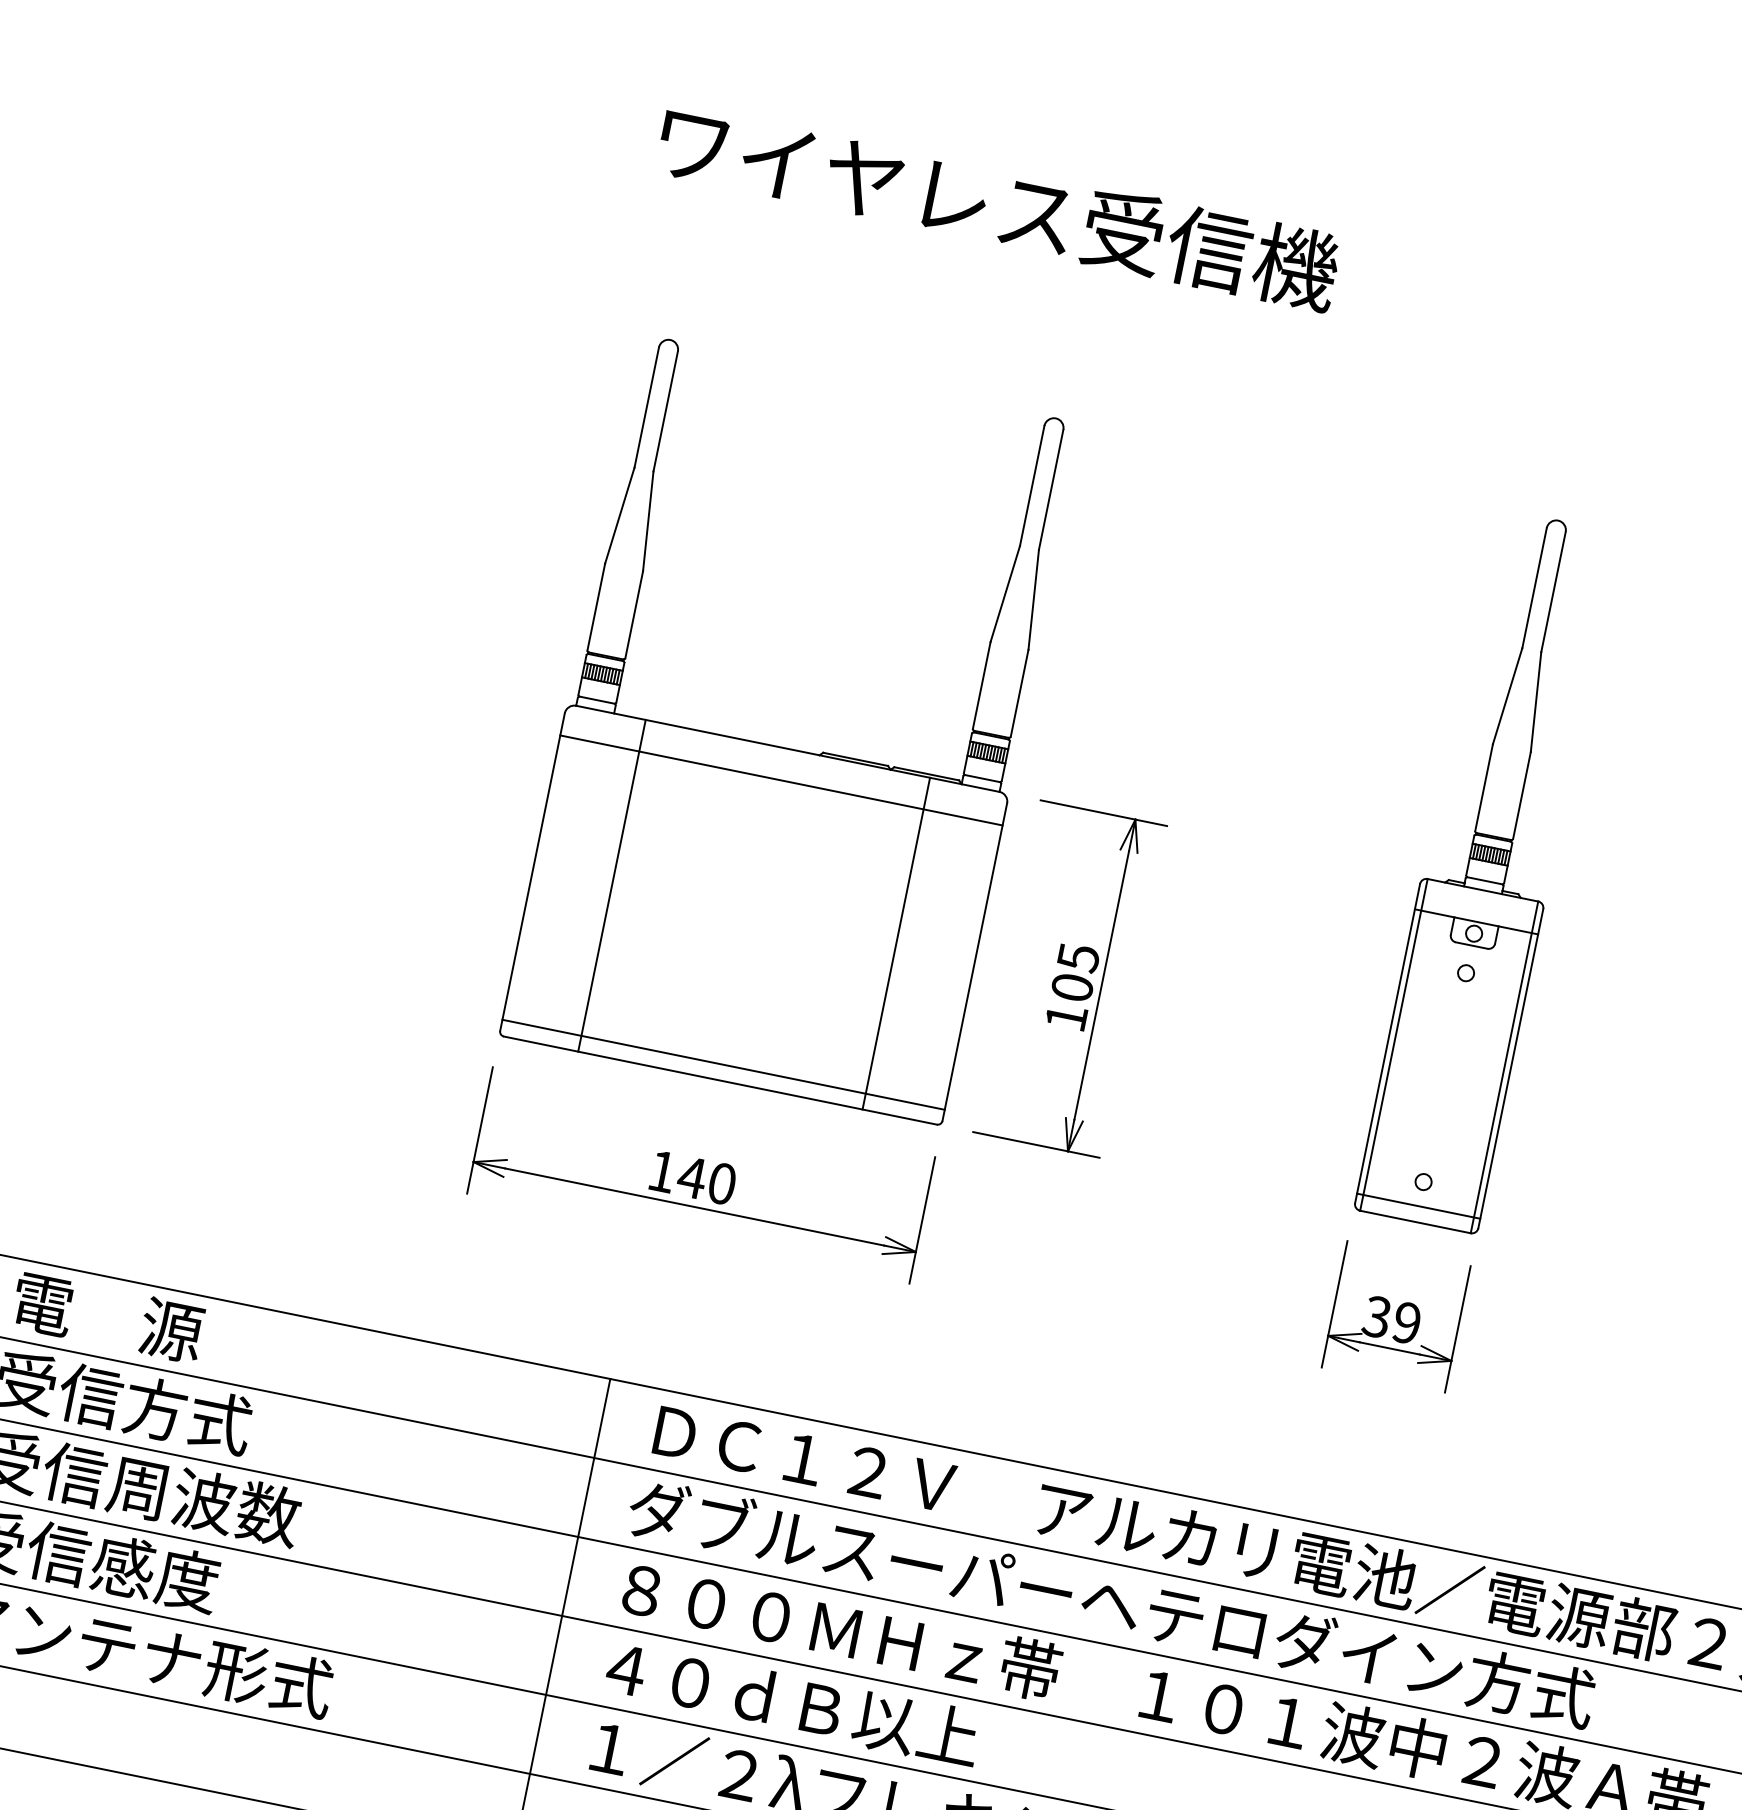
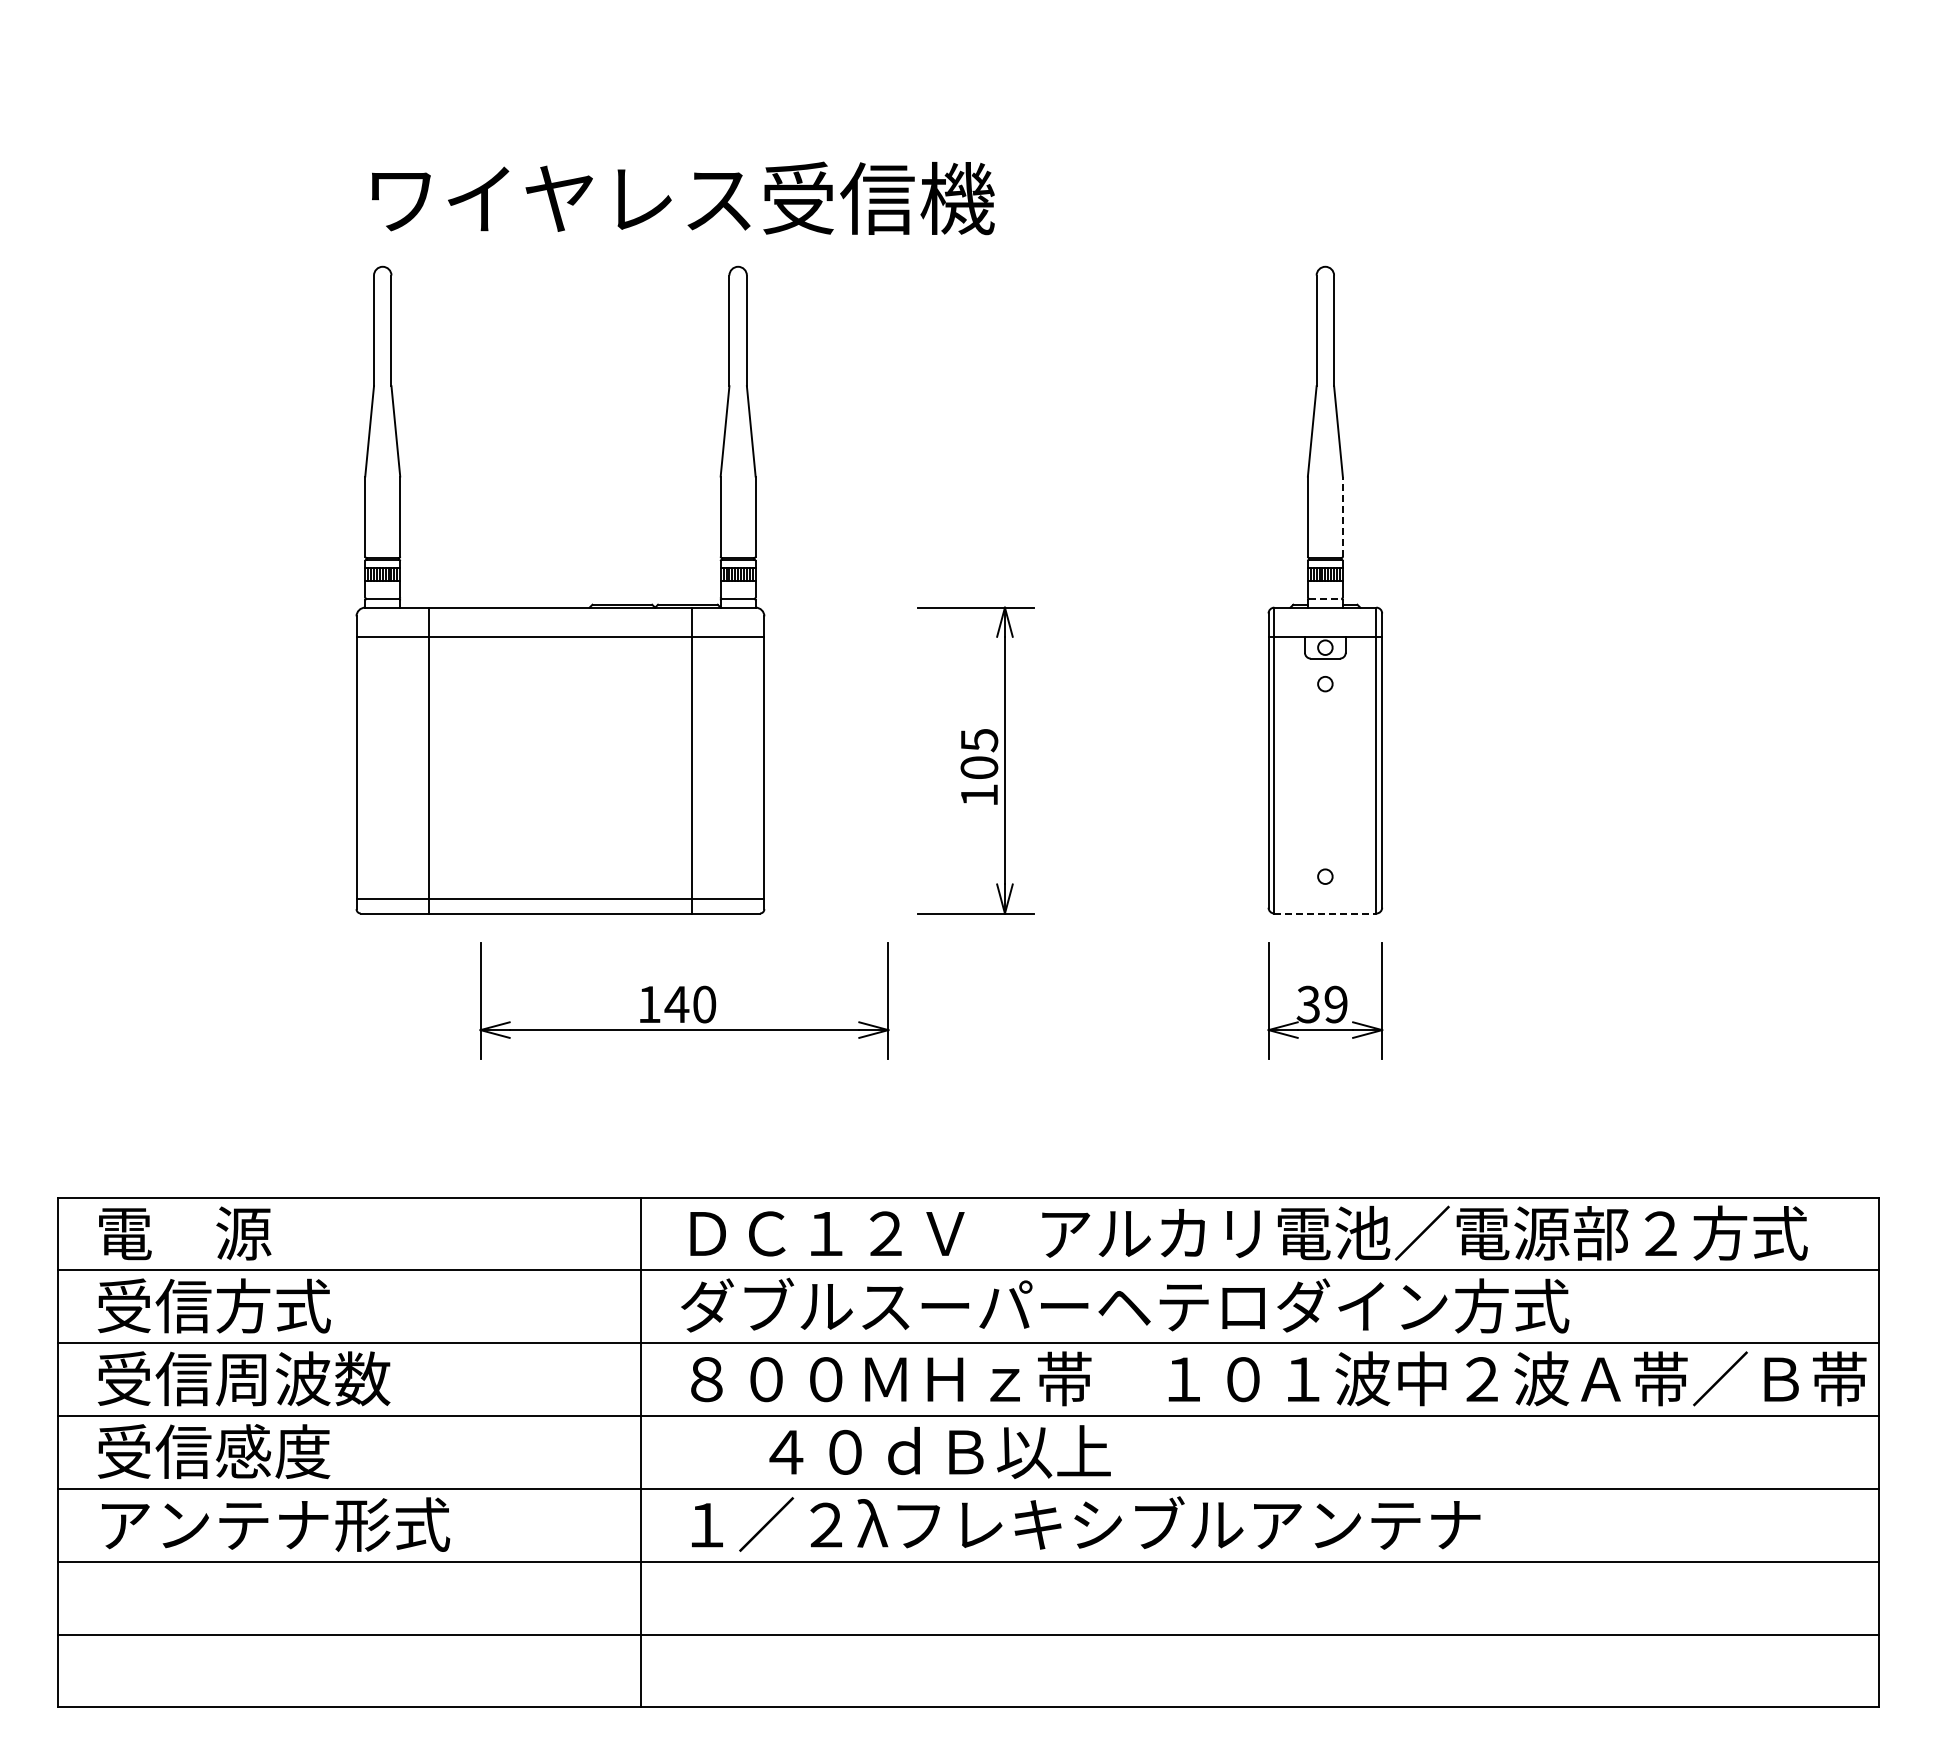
text: (998, 206) -> (683, 198), moved
part: (787, 748) -> (560, 607), moved
line: (1521, 795) -> (1342, 516), solid -> dashed
line: (1485, 880) -> (1325, 598), solid -> dashed
line: (1418, 1205) -> (1325, 898), removed
line: (1415, 1221) -> (1325, 913), solid -> dashed
text: (792, 1702) -> (939, 1451), moved

